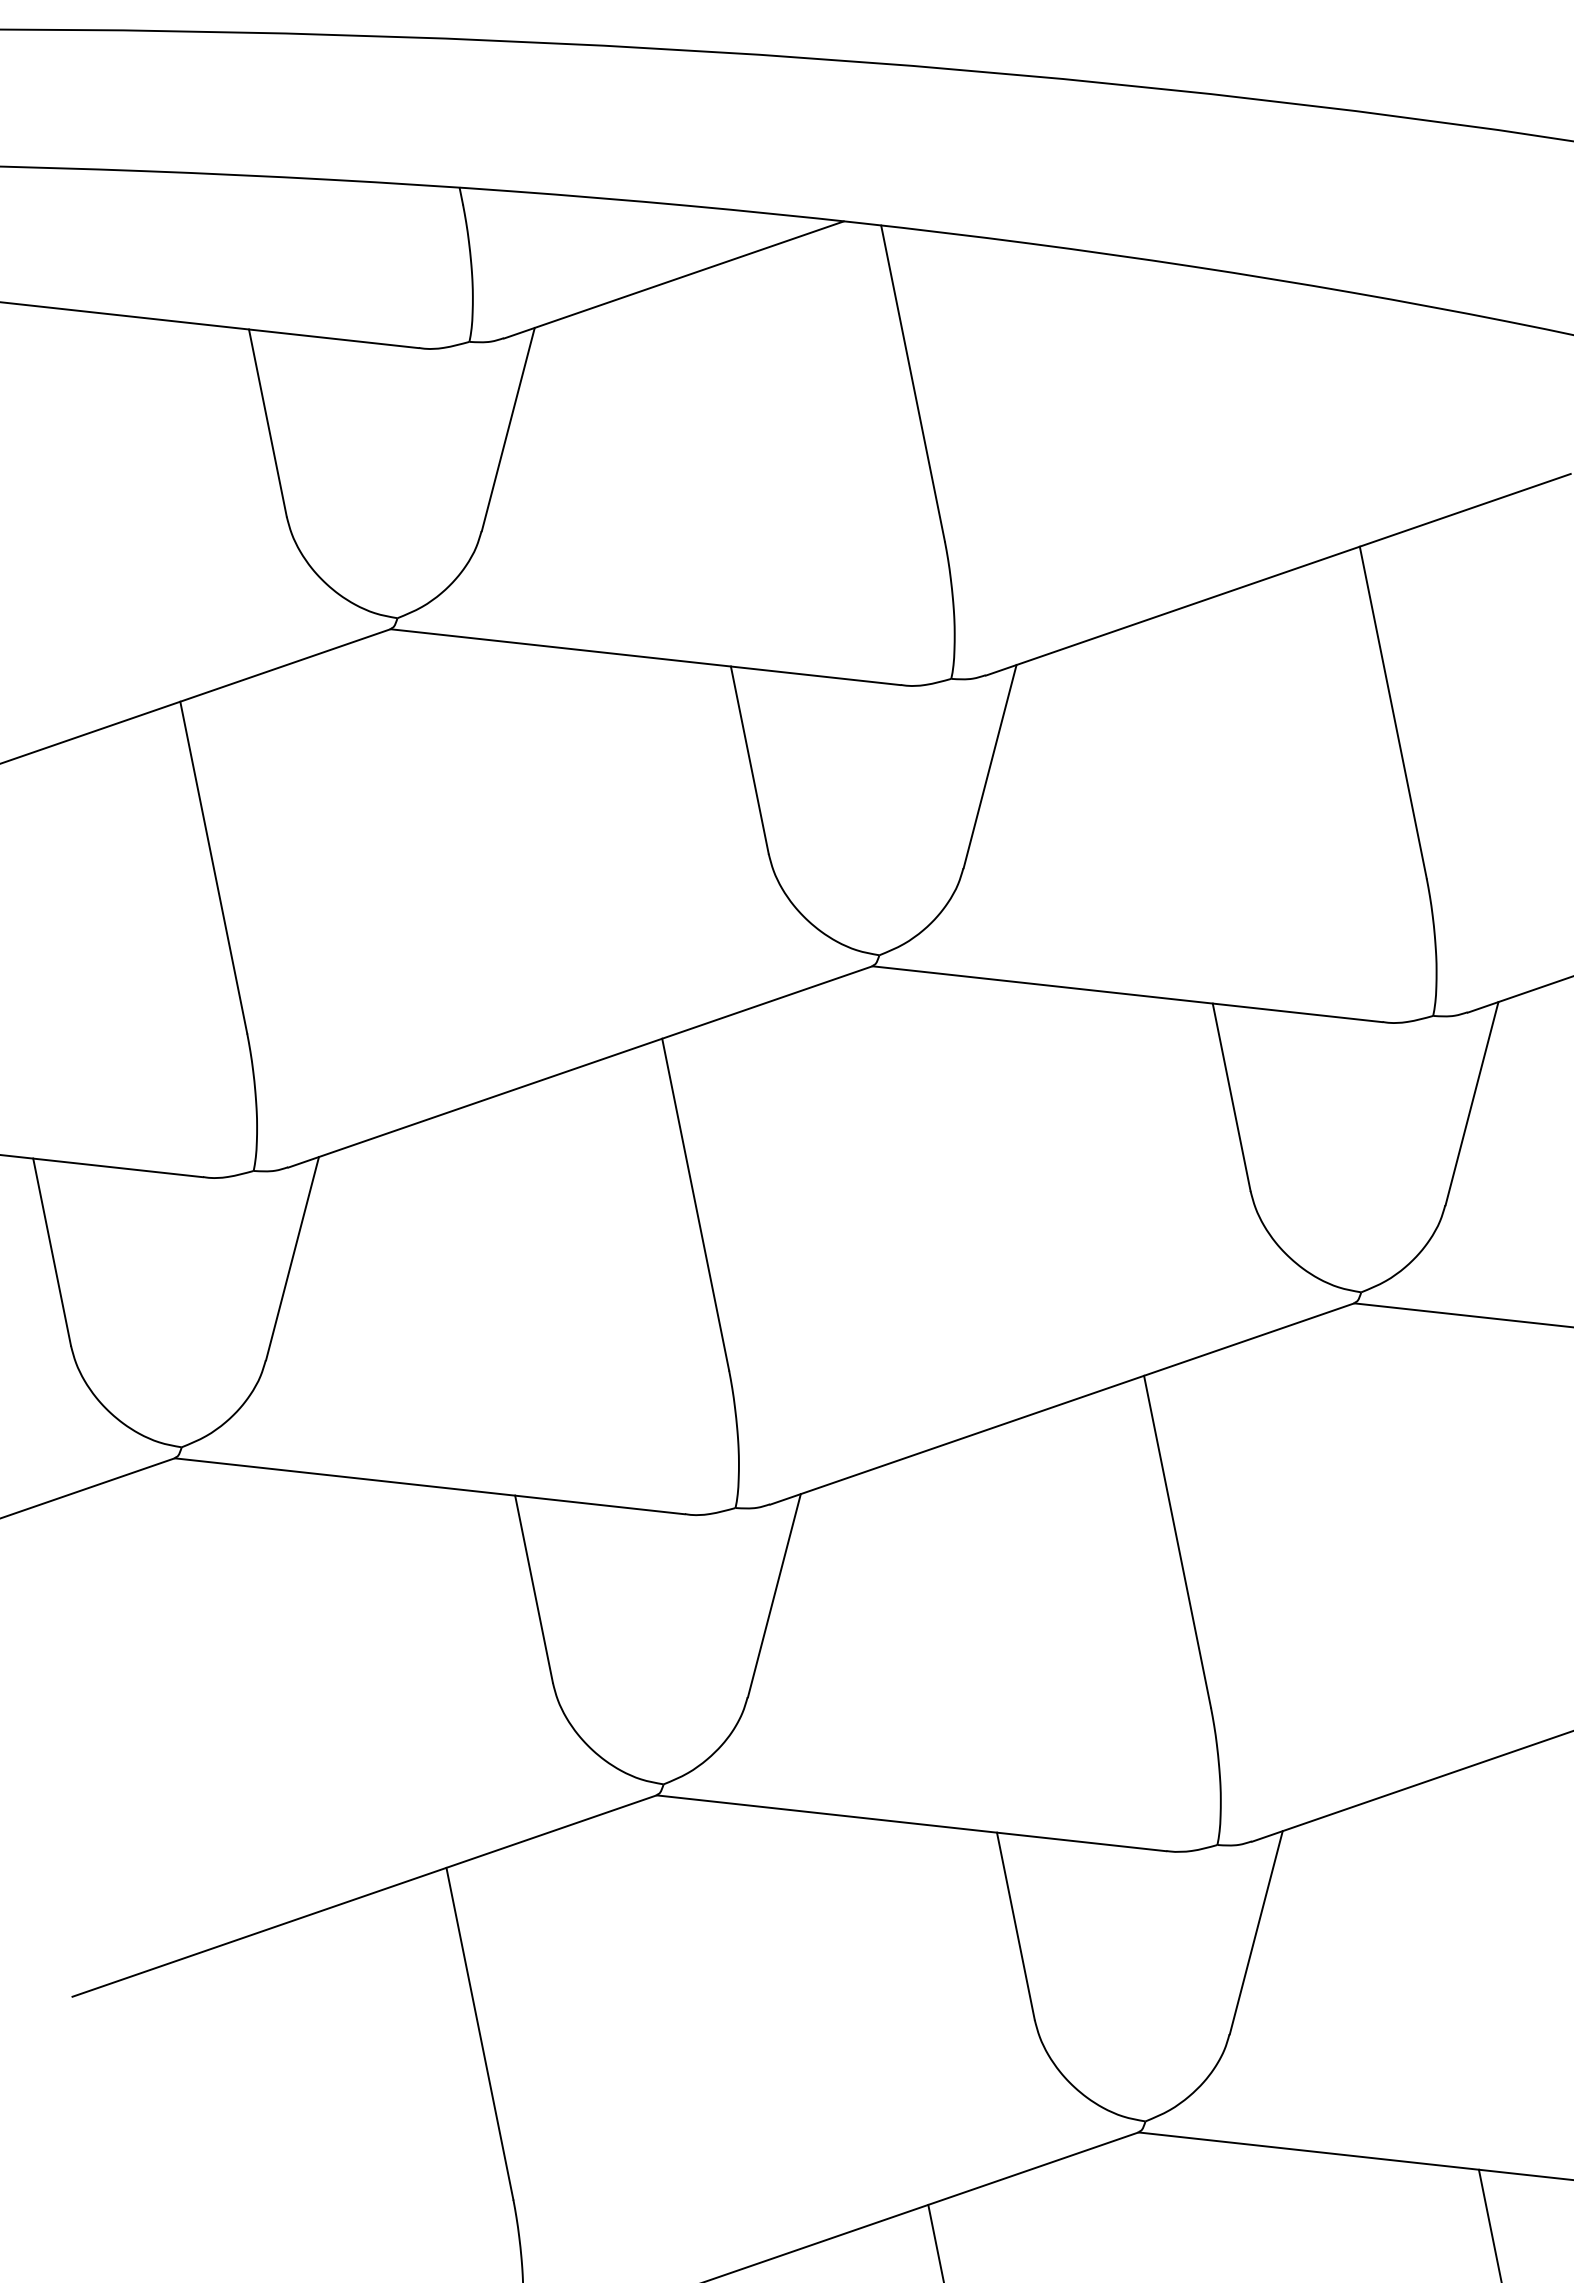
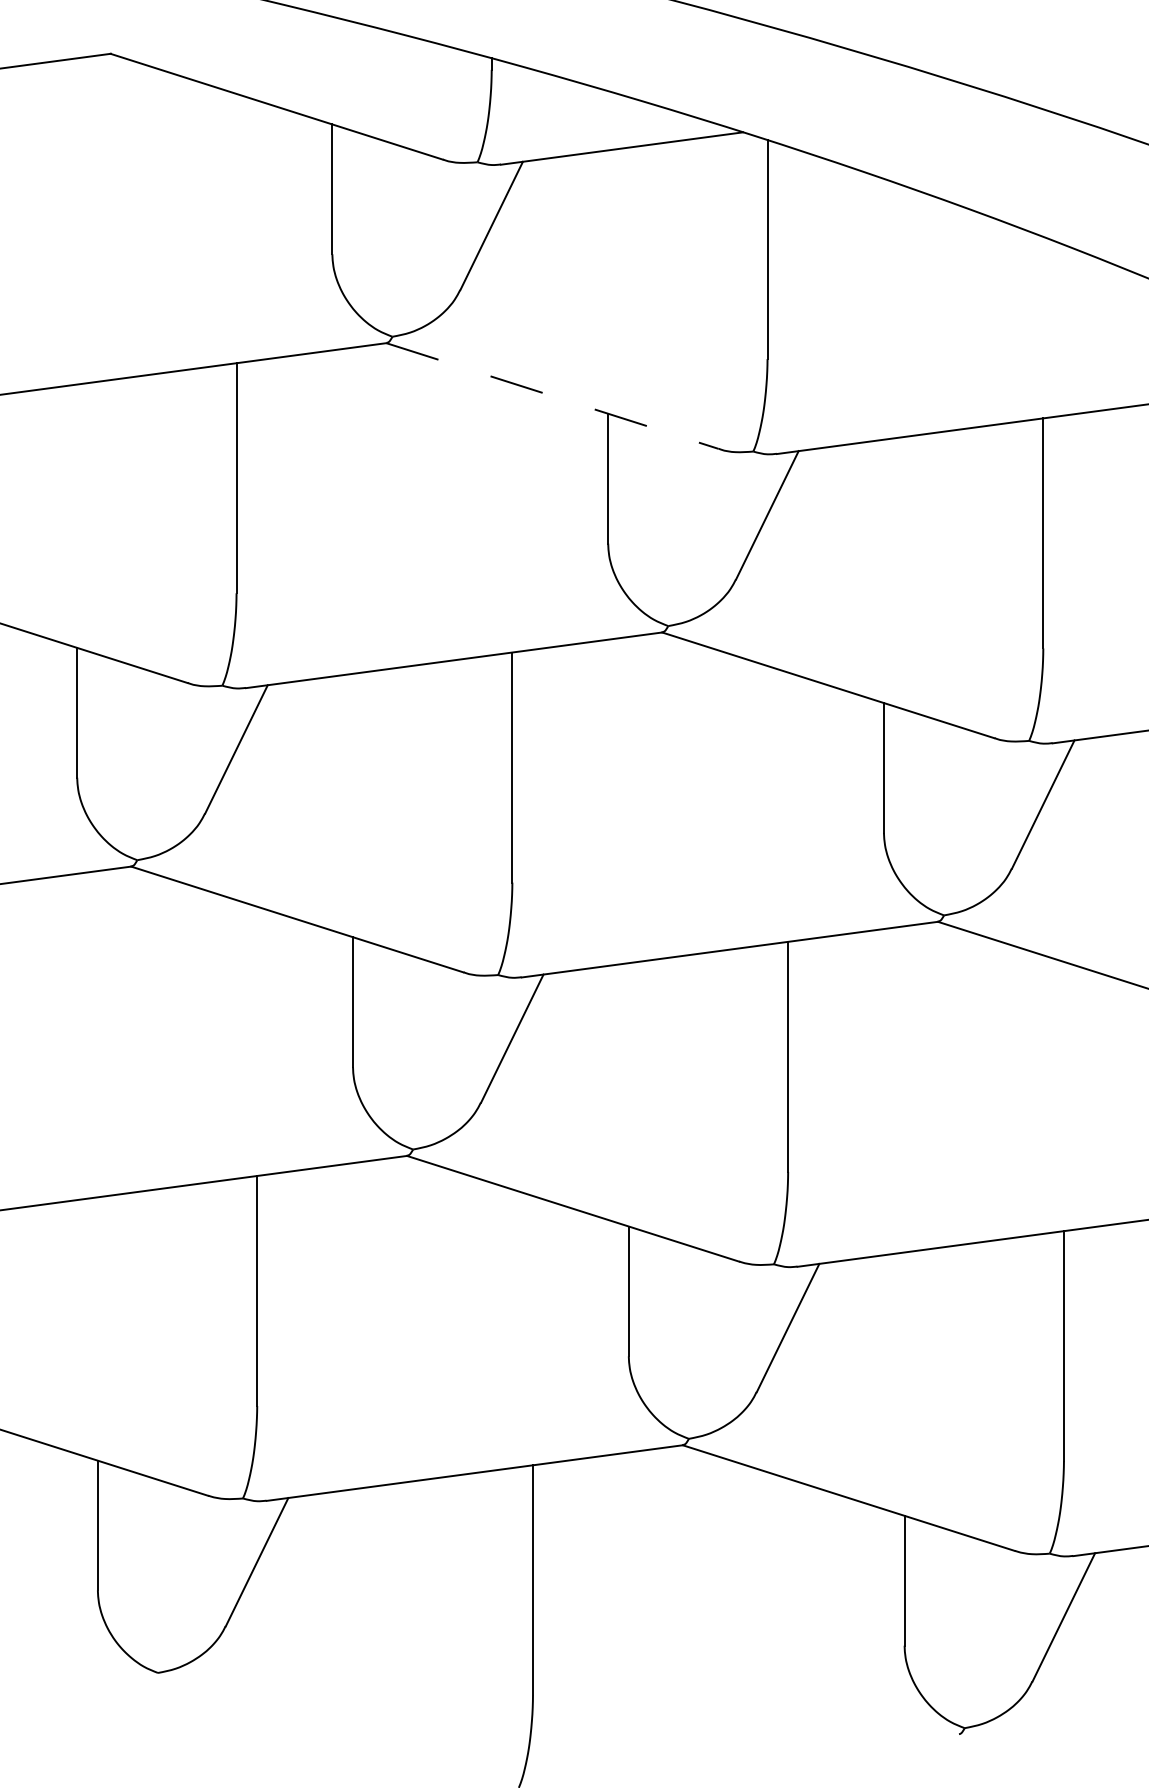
line: (645, 657) -> (552, 396), solid -> dashed

